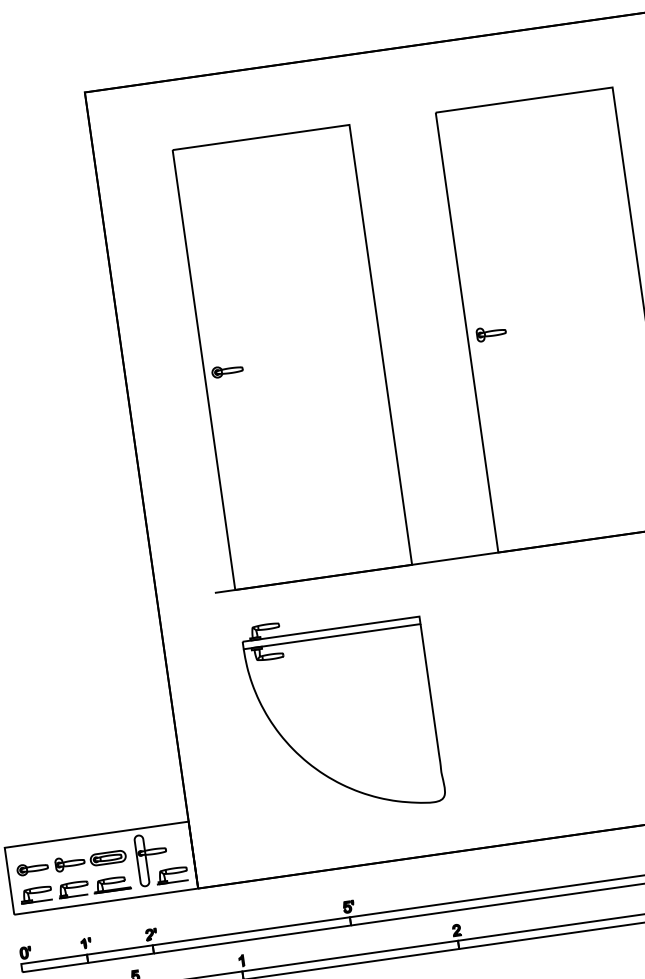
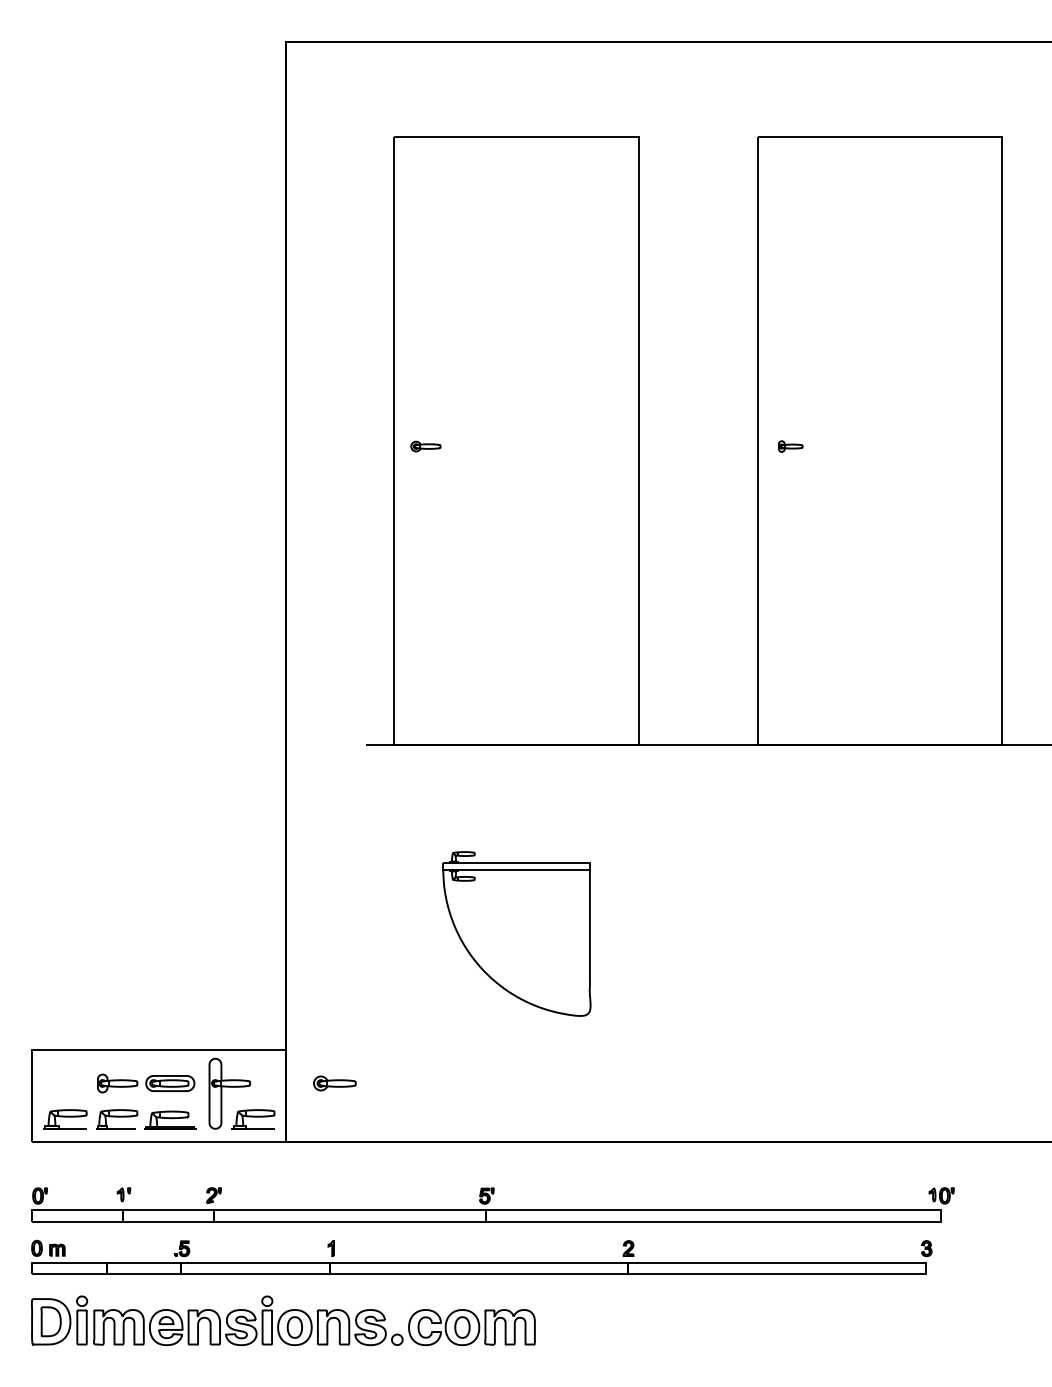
part: (491, 333) -> (790, 446), size x0.6
part: (227, 371) -> (425, 446), size x0.7
part: (343, 713) -> (516, 933), size x0.6
part: (32, 868) -> (334, 1083), moved

